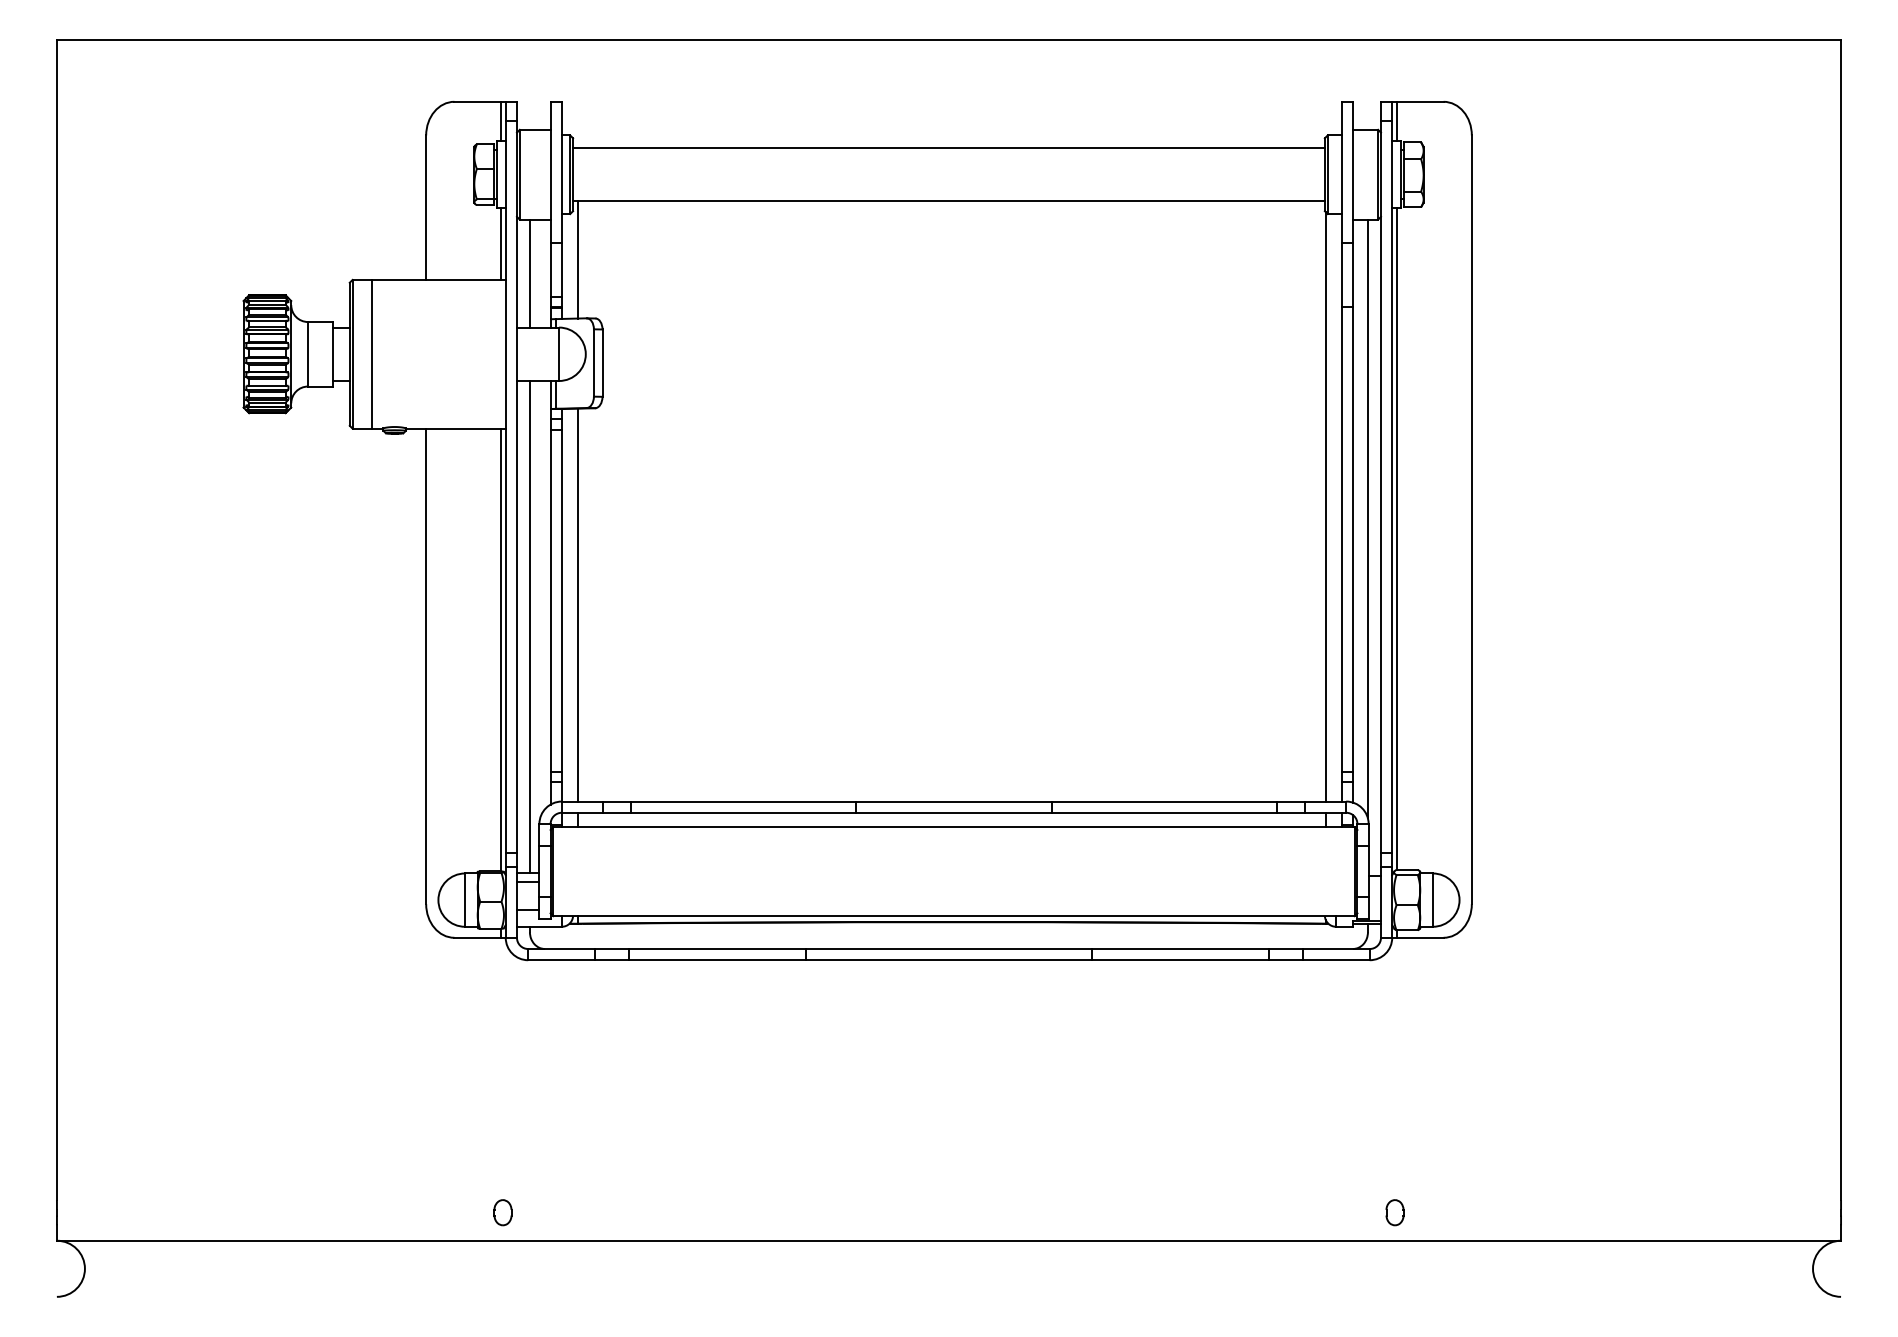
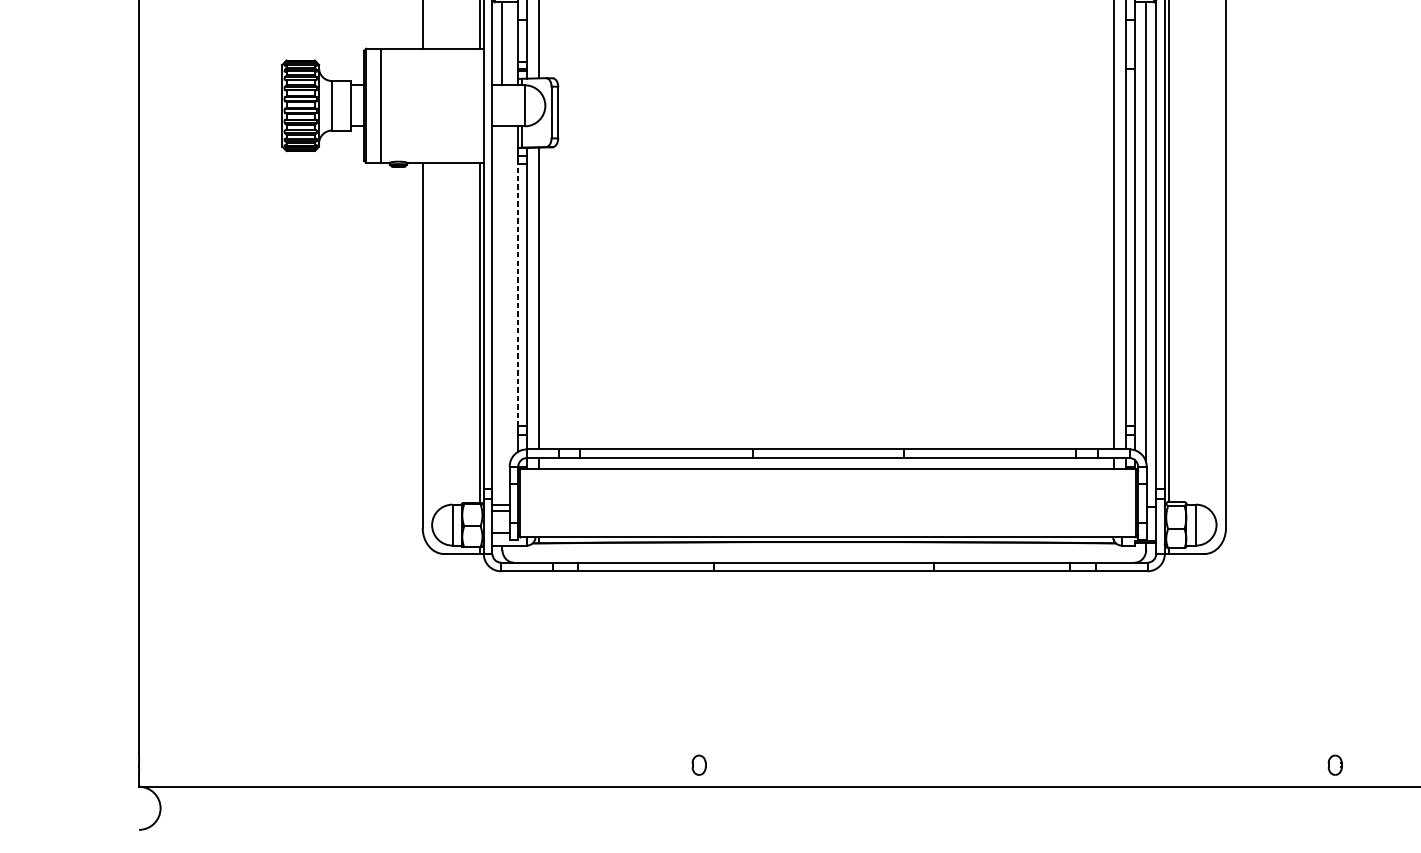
line: (550, 600) -> (518, 294), solid -> dashed
line: (529, 627) -> (502, 315), removed
part: (502, 1212) -> (698, 765), moved
part: (1394, 1212) -> (1334, 765), moved

